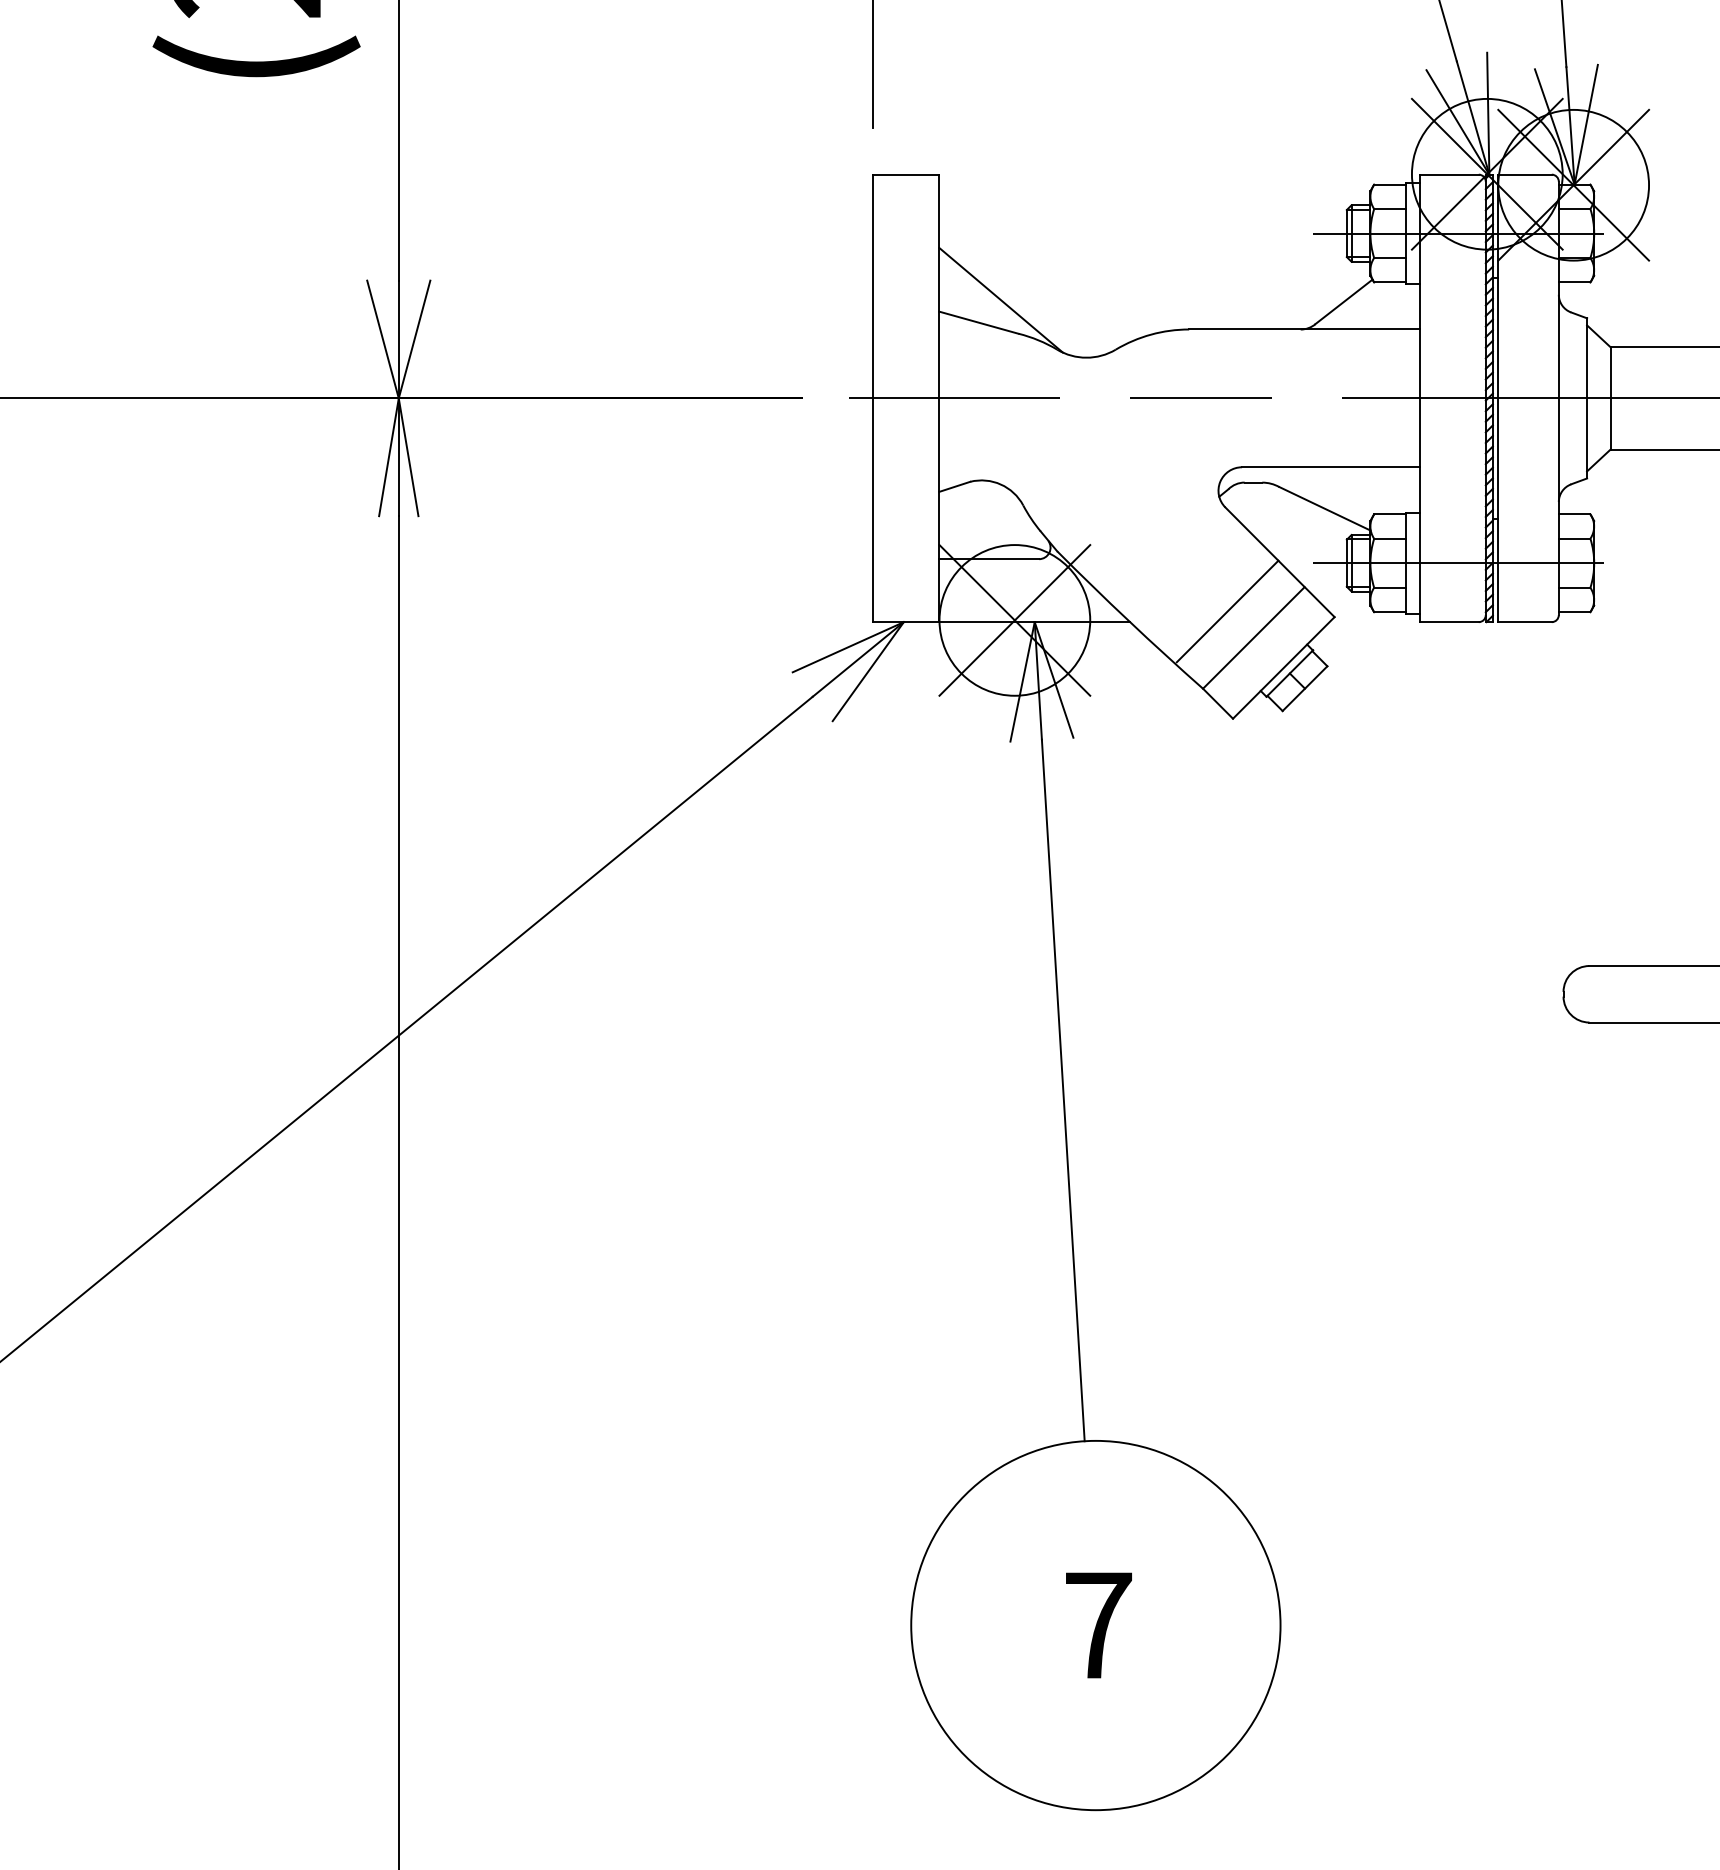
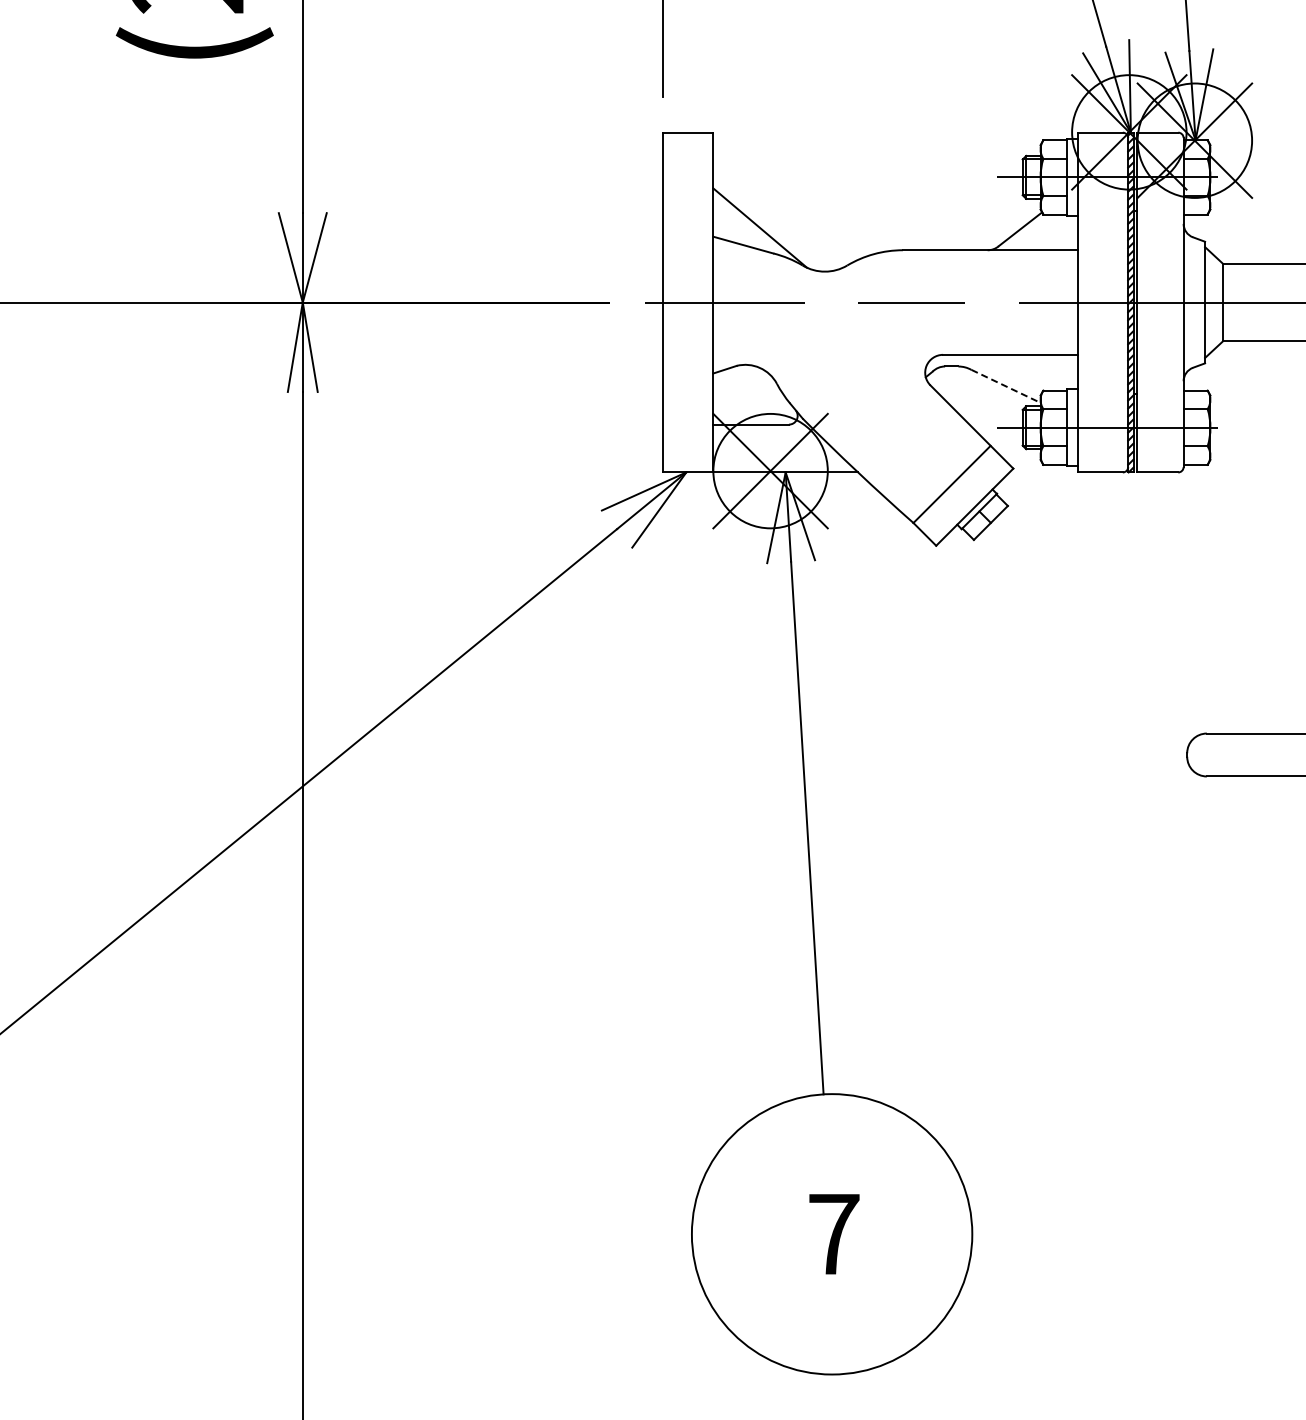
line: (1325, 508) -> (1006, 386), solid -> dashed
line: (1226, 610) -> (931, 463), removed

